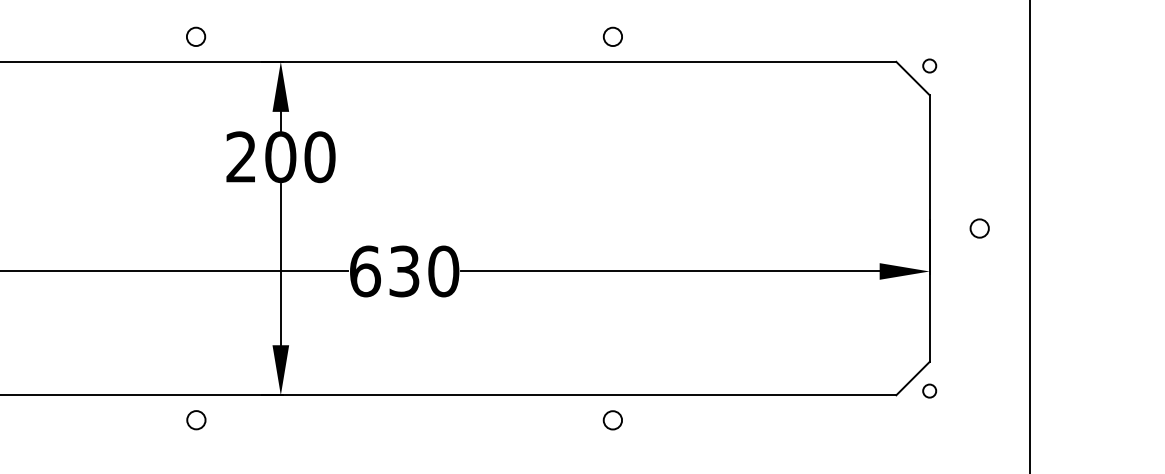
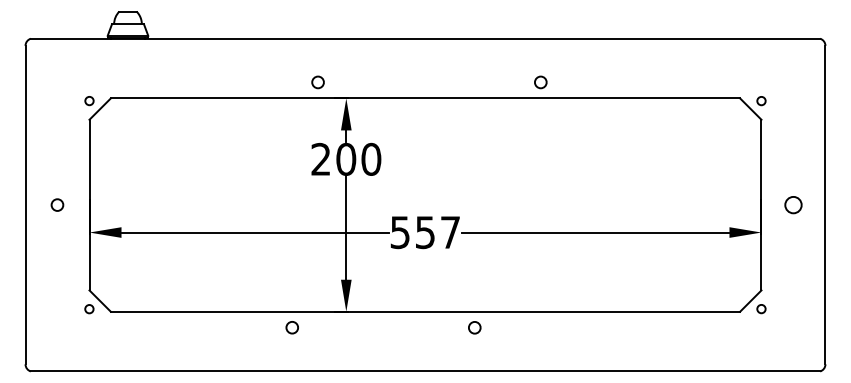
circle: (195, 36) -> (317, 82), moved
circle: (612, 36) -> (540, 82), moved
circle: (979, 227) -> (793, 204), size x1.4
text: (404, 271) -> (425, 232), 630 -> 557
circle: (612, 419) -> (474, 327), moved

